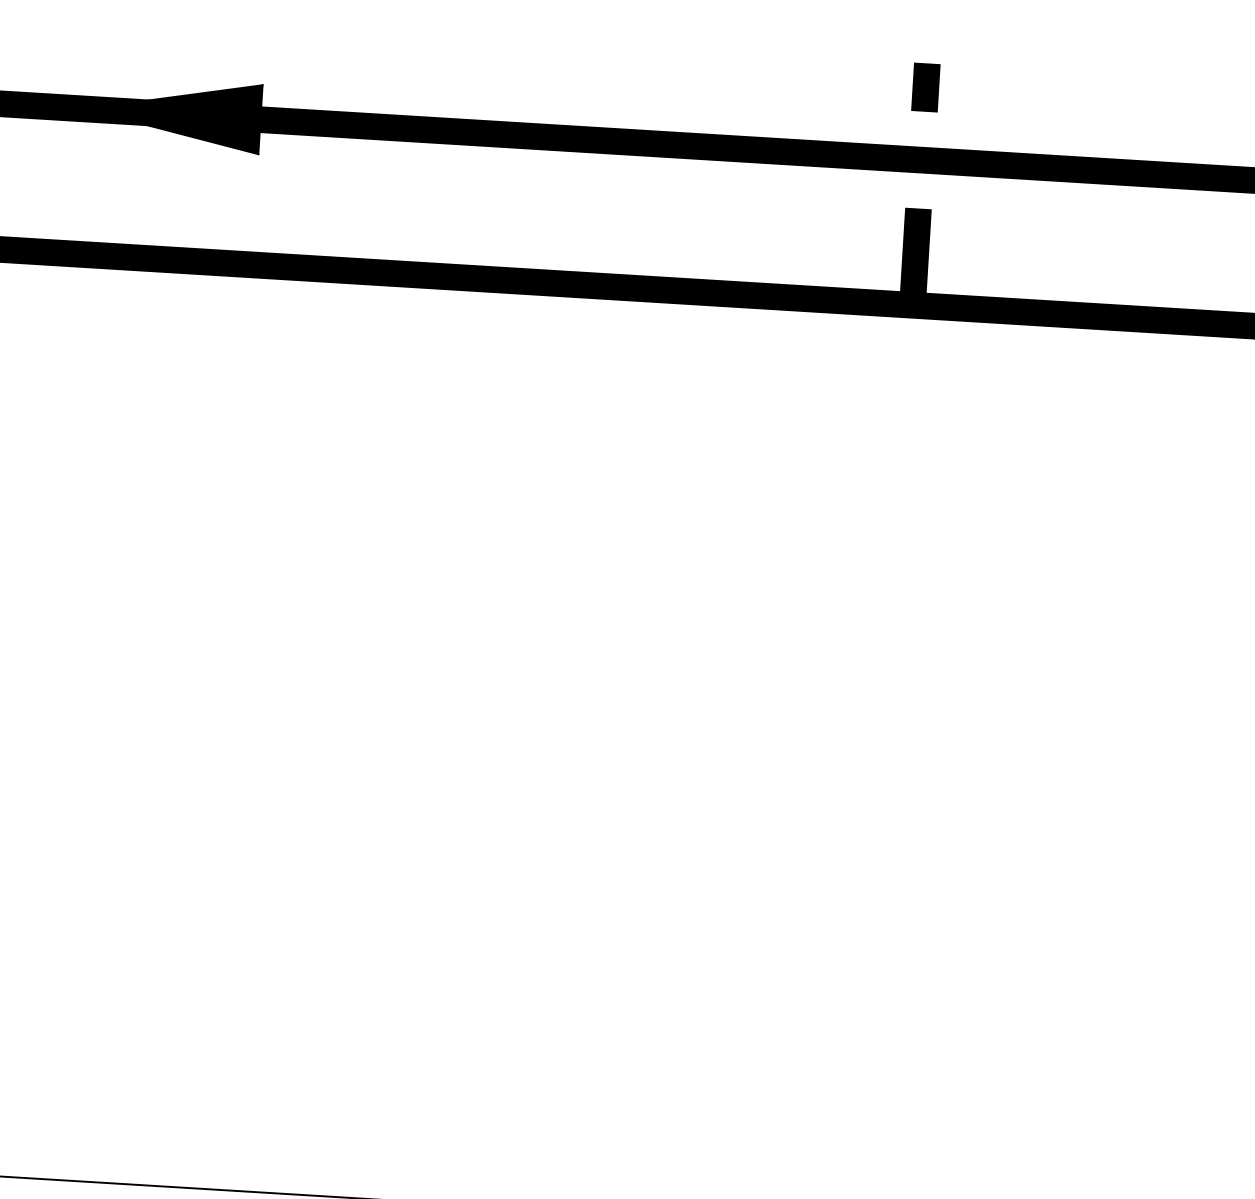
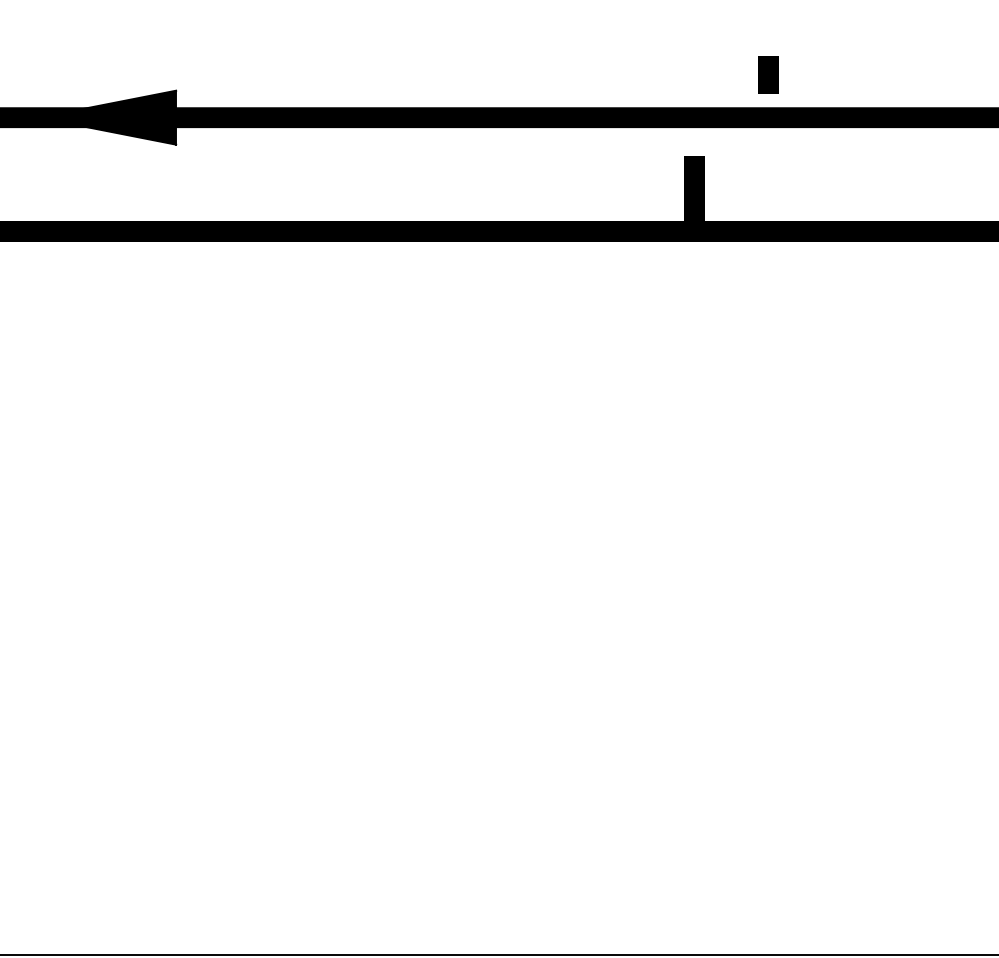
line: (926, 87) -> (768, 74), moved

